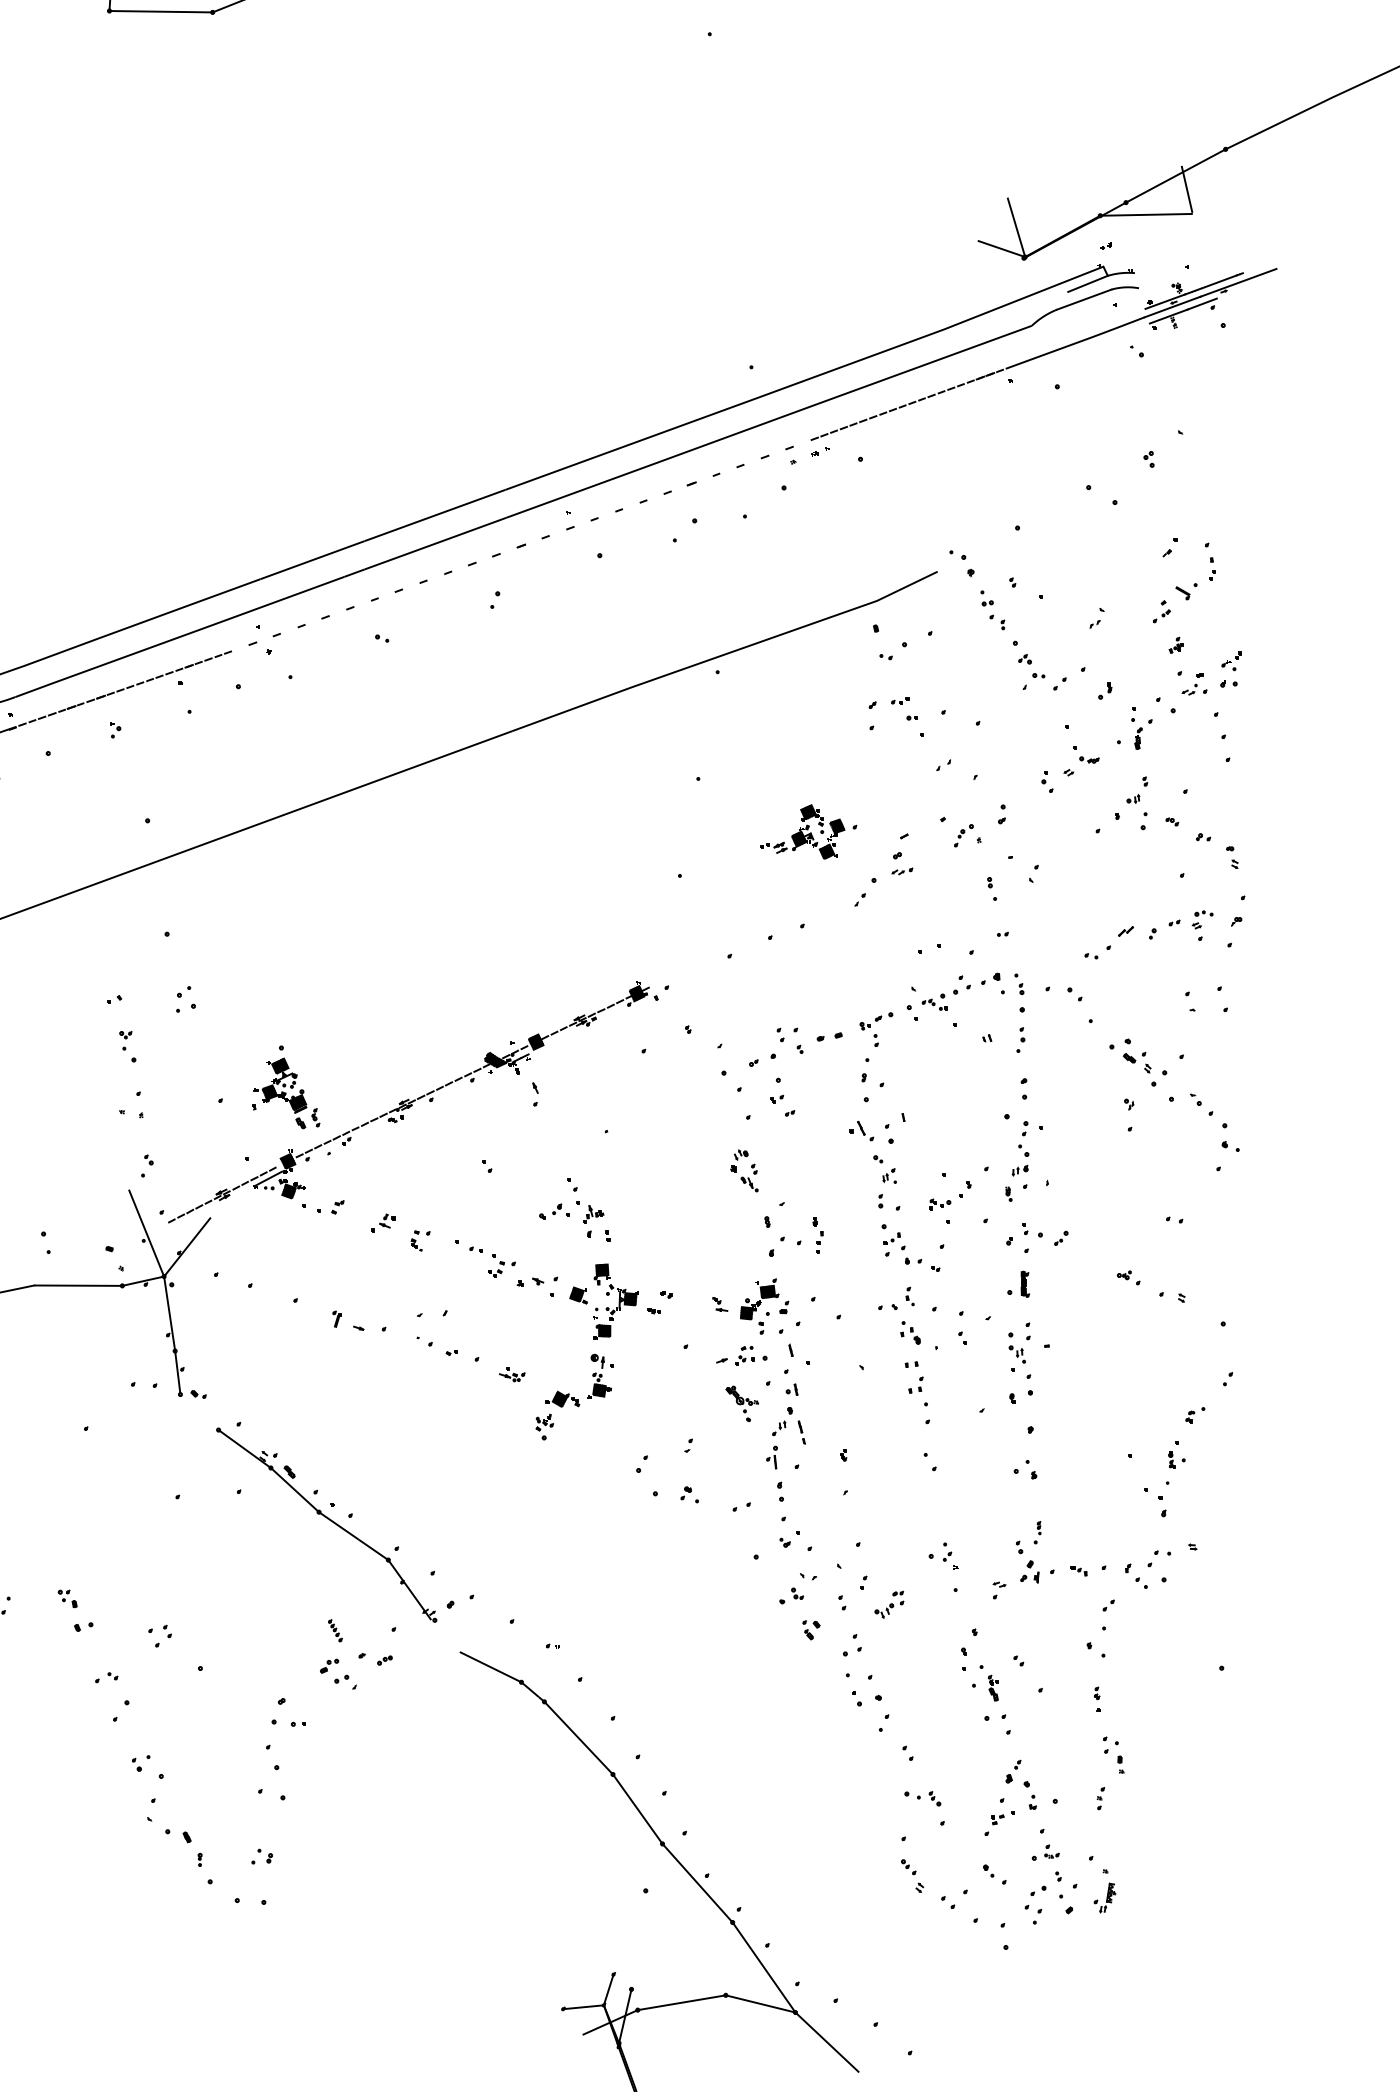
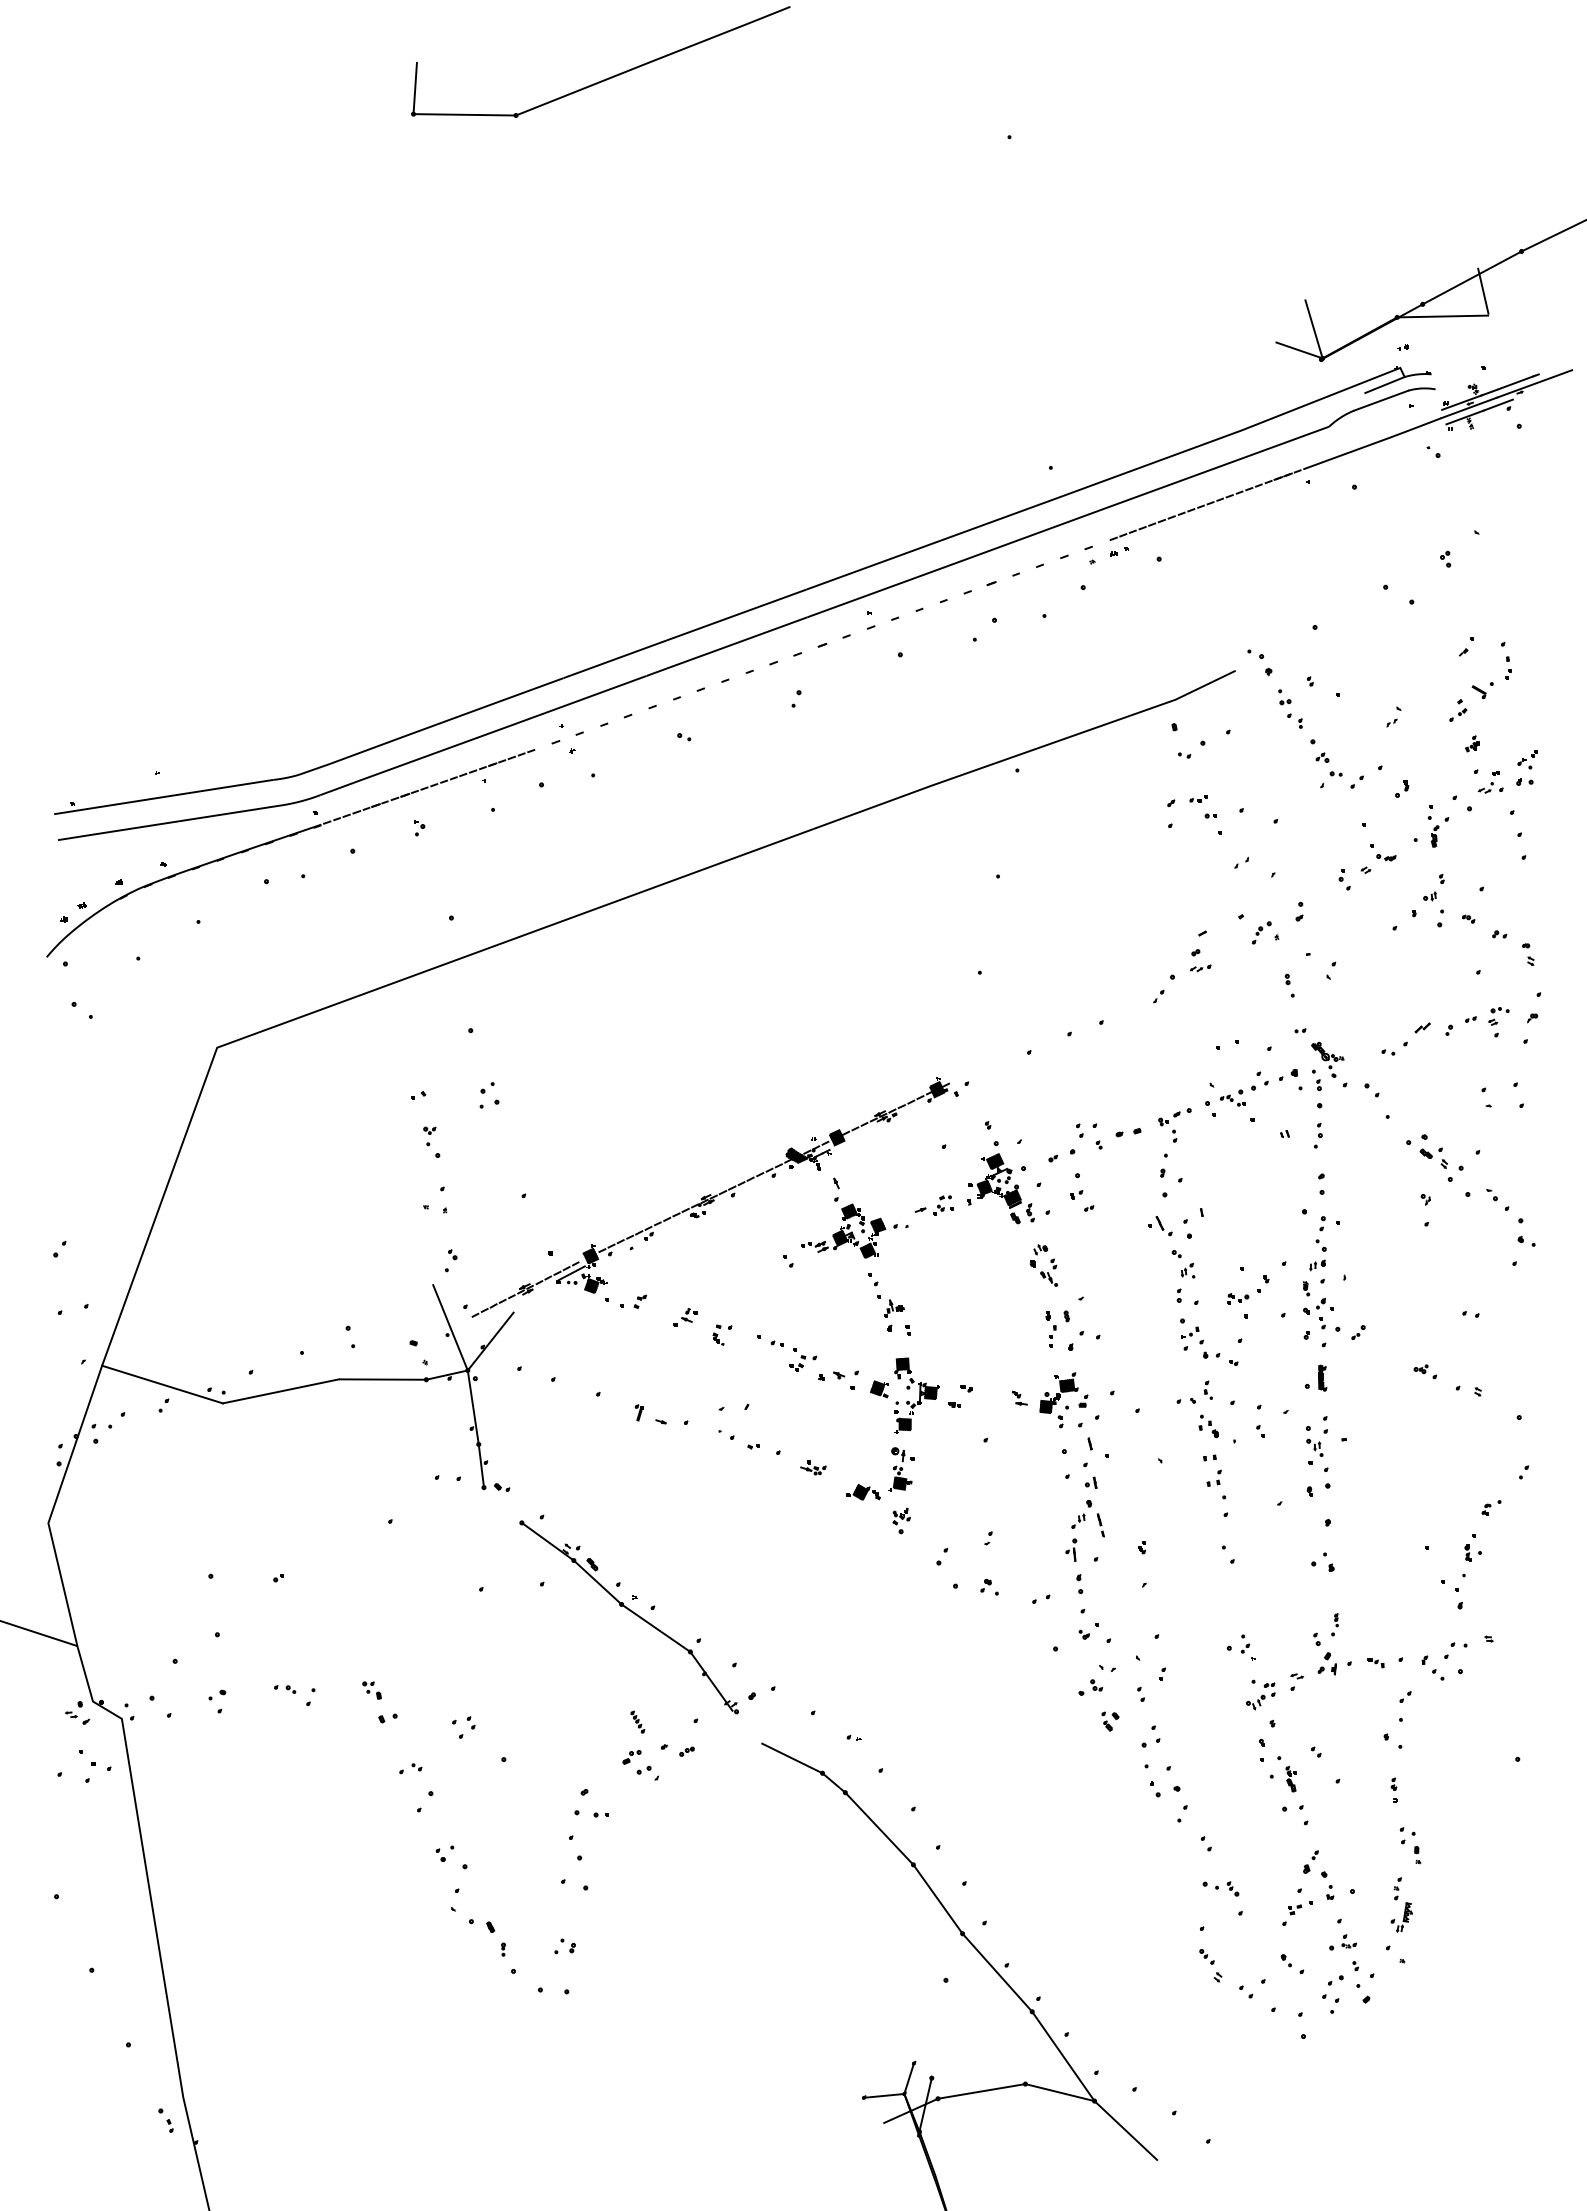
part: (808, 831) -> (849, 1230), moved
part: (285, 1087) -> (1000, 1182), moved
part: (554, 1211) -> (1318, 1305), moved
part: (817, 1235) -> (1050, 1329), moved
part: (734, 1356) -> (933, 1205), moved
part: (742, 1403) -> (1327, 1059), moved
part: (544, 1426) -> (901, 1520), moved
part: (889, 1604) -> (1260, 1696), moved
part: (1104, 1898) -> (1401, 1917), moved

